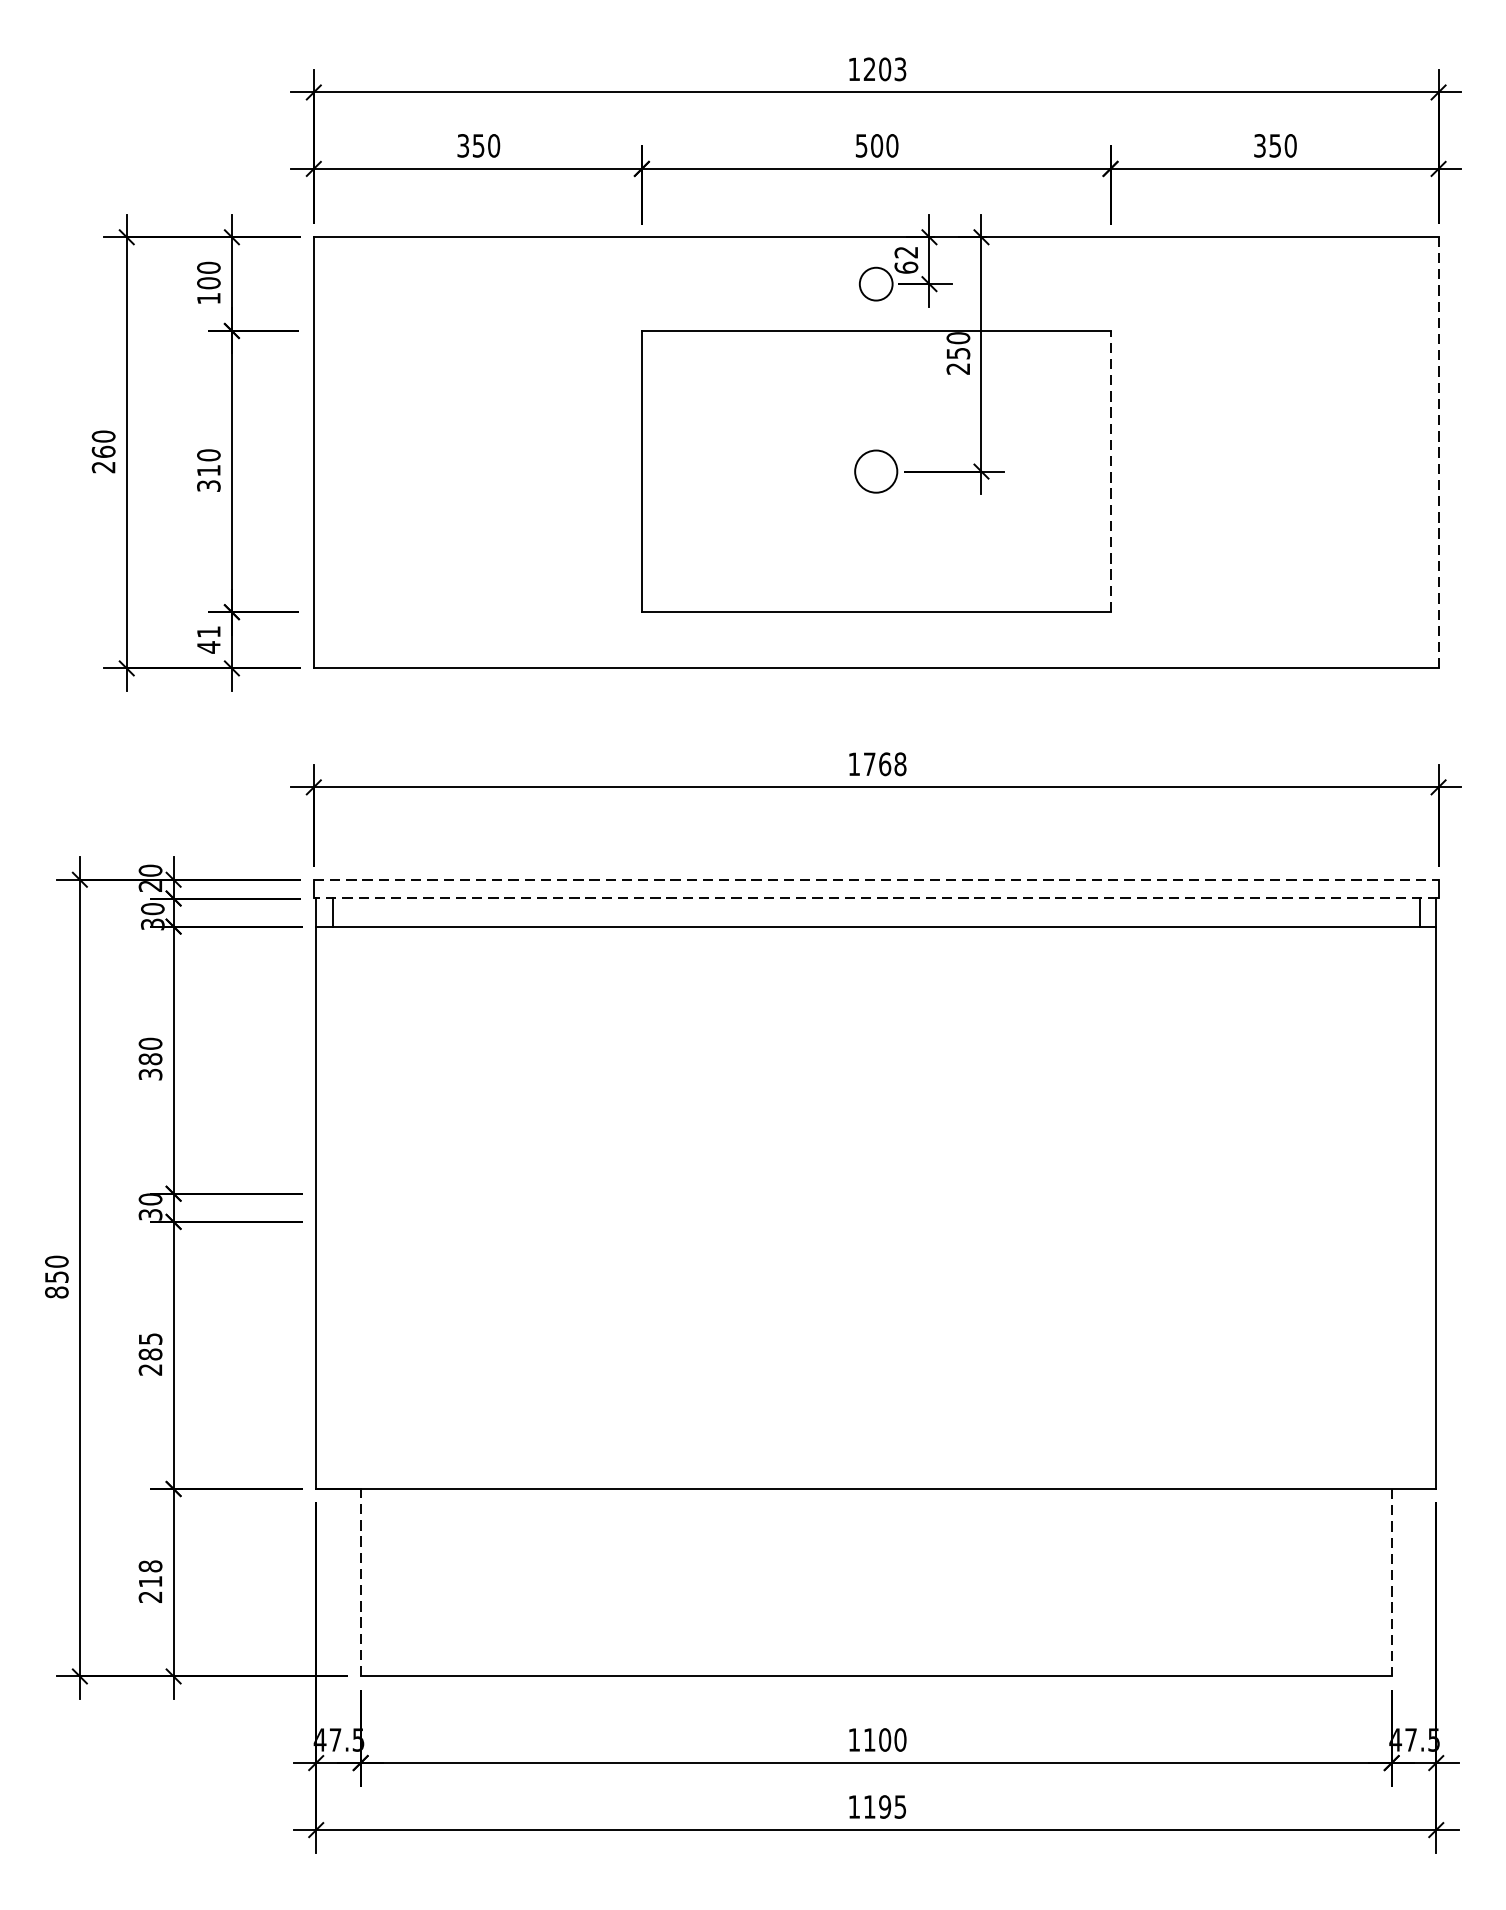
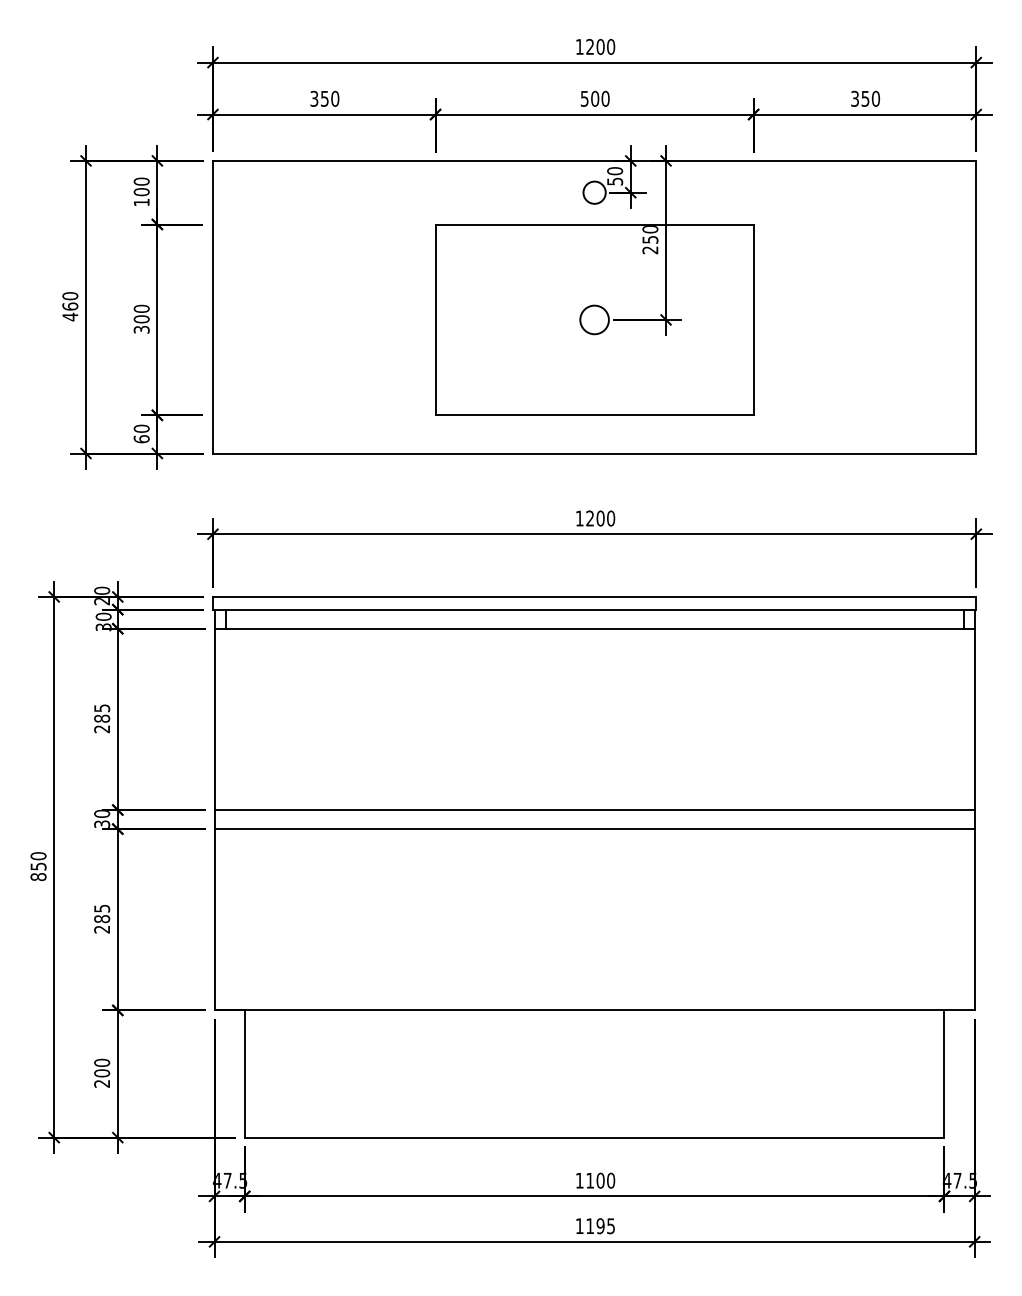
text: (901, 68) -> (611, 46), 1203 -> 1200
text: (906, 260) -> (615, 176), 62 -> 50
line: (1438, 451) -> (976, 306), dashed -> solid
text: (103, 466) -> (70, 316), 260 -> 460
text: (208, 470) -> (141, 319), 310 -> 300
line: (1110, 470) -> (753, 319), dashed -> solid
text: (208, 638) -> (141, 433), 41 -> 60
text: (884, 764) -> (600, 518), 1768 -> 1200
line: (876, 879) -> (594, 596), dashed -> solid
line: (876, 898) -> (594, 609), dashed -> solid
text: (151, 1058) -> (102, 718), 380 -> 285
line: (876, 1194) -> (594, 810), added
line: (876, 1222) -> (594, 829), added
text: (151, 1573) -> (102, 1067), 218 -> 200
line: (360, 1581) -> (244, 1073), dashed -> solid
line: (1391, 1581) -> (944, 1073), dashed -> solid

